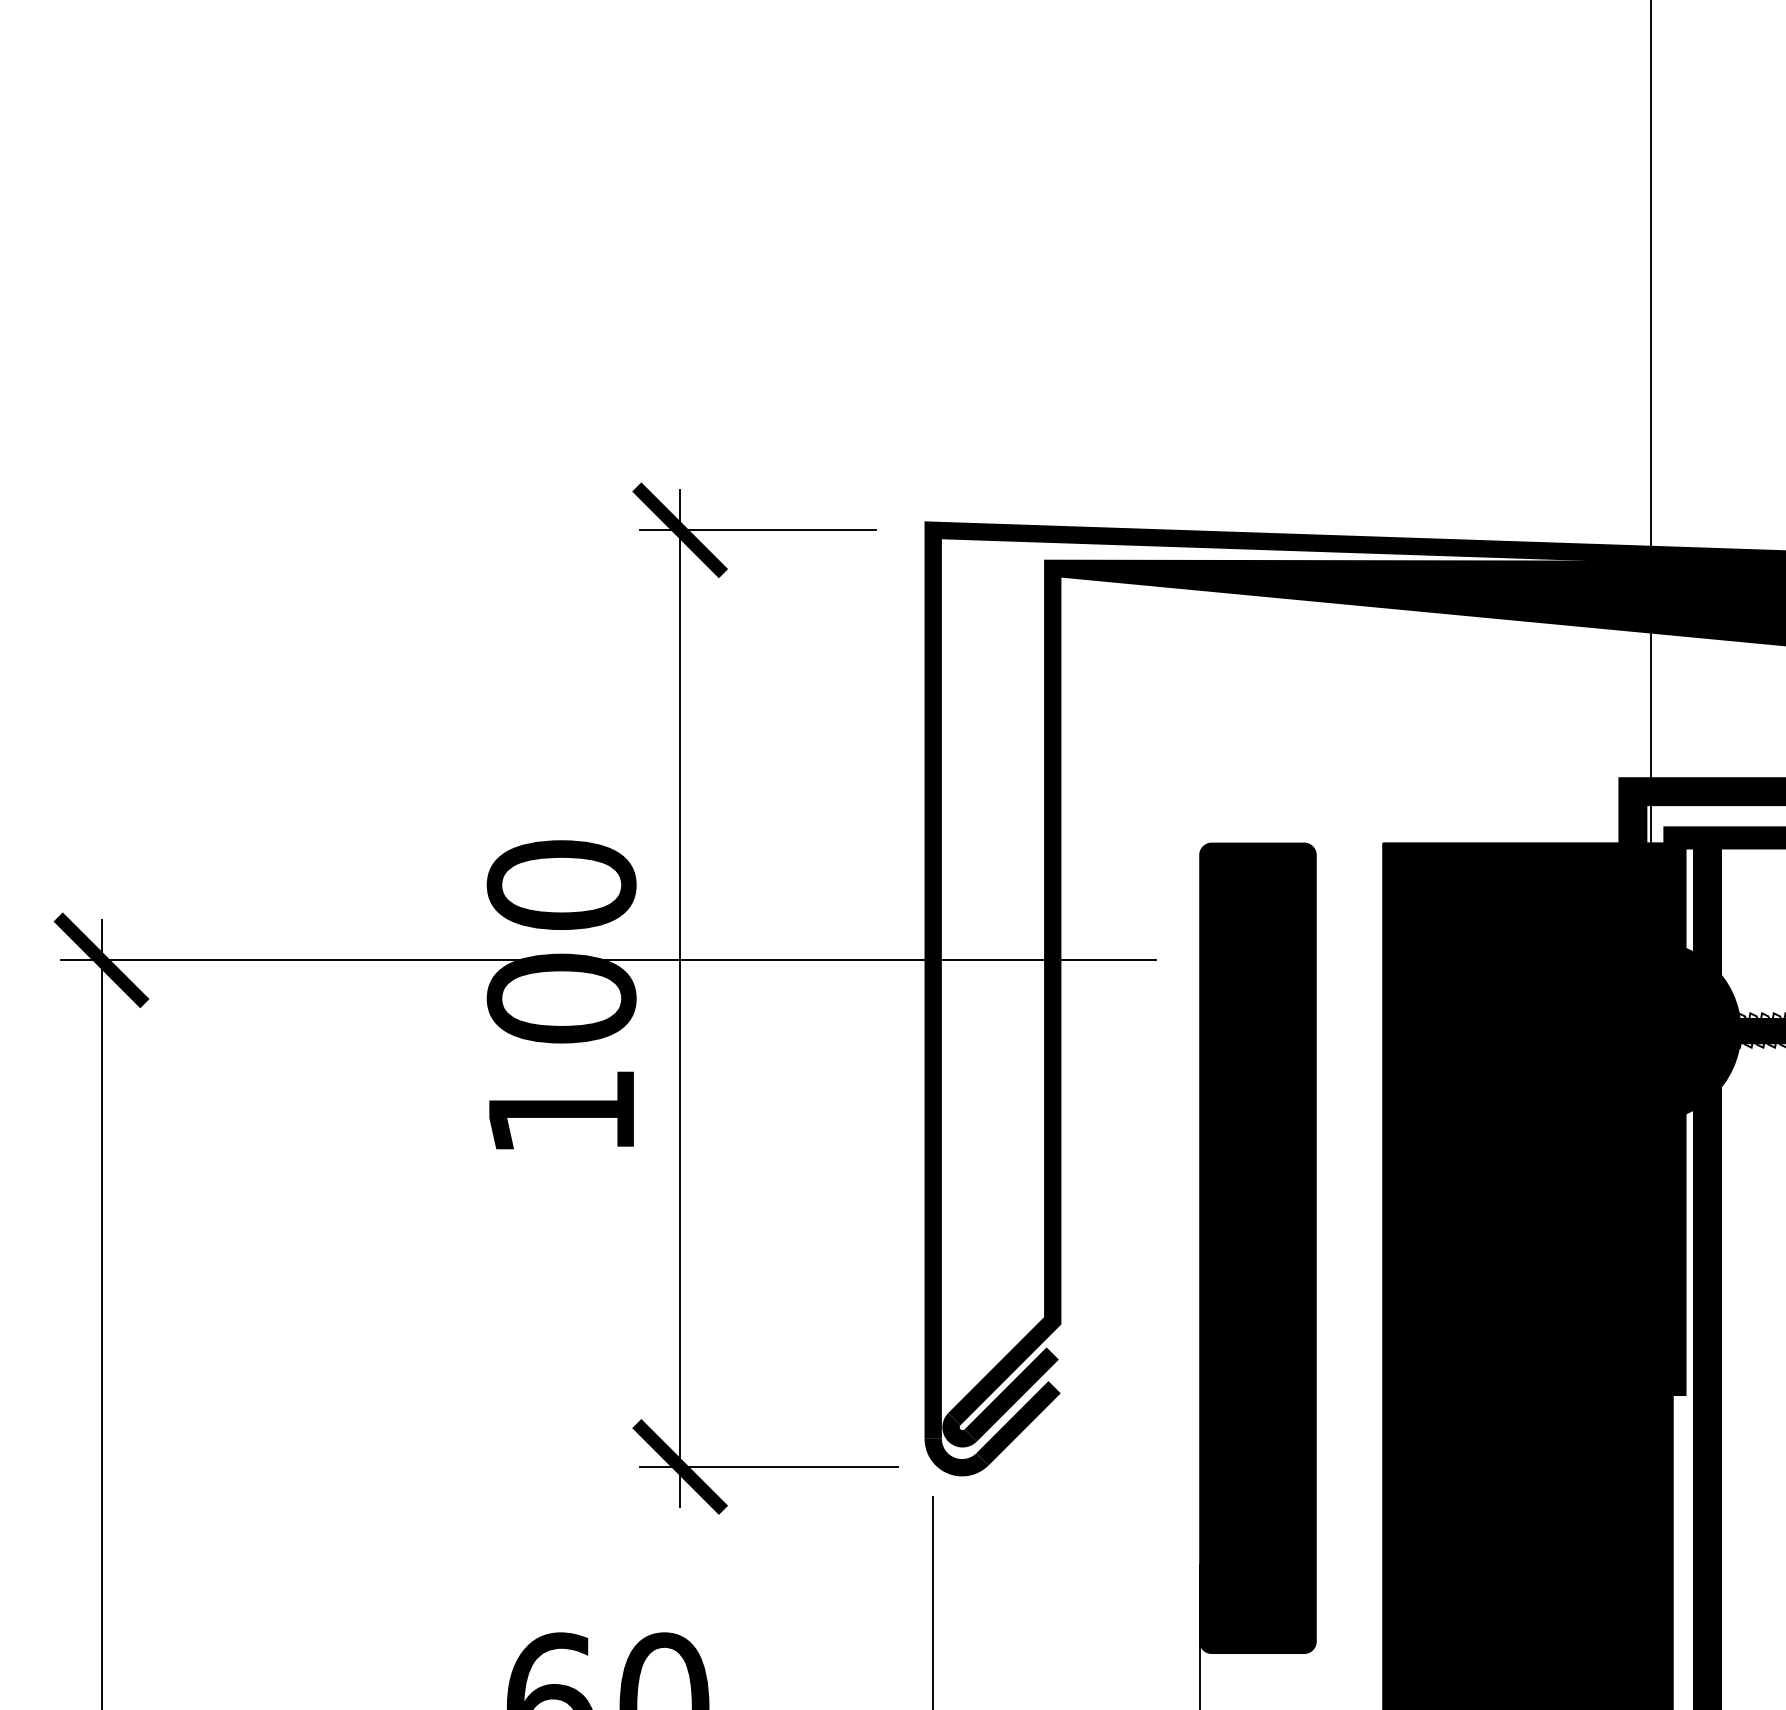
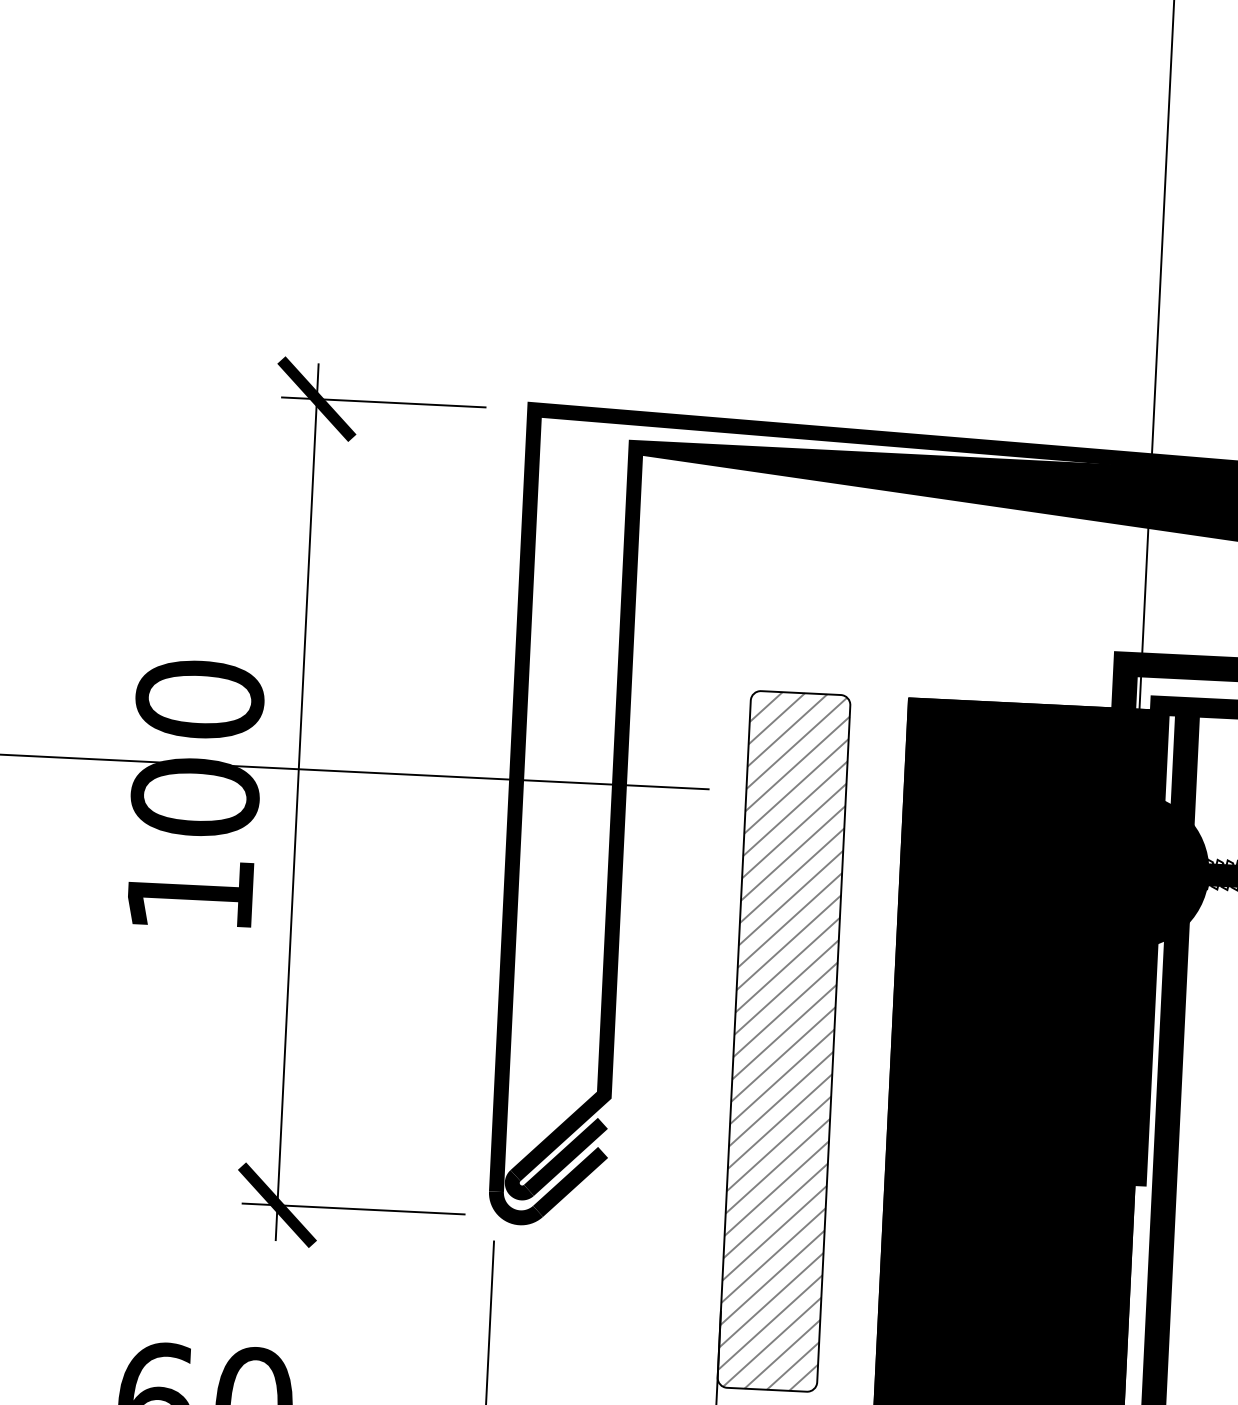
fill: (1257, 1248) -> (783, 1041), removed

